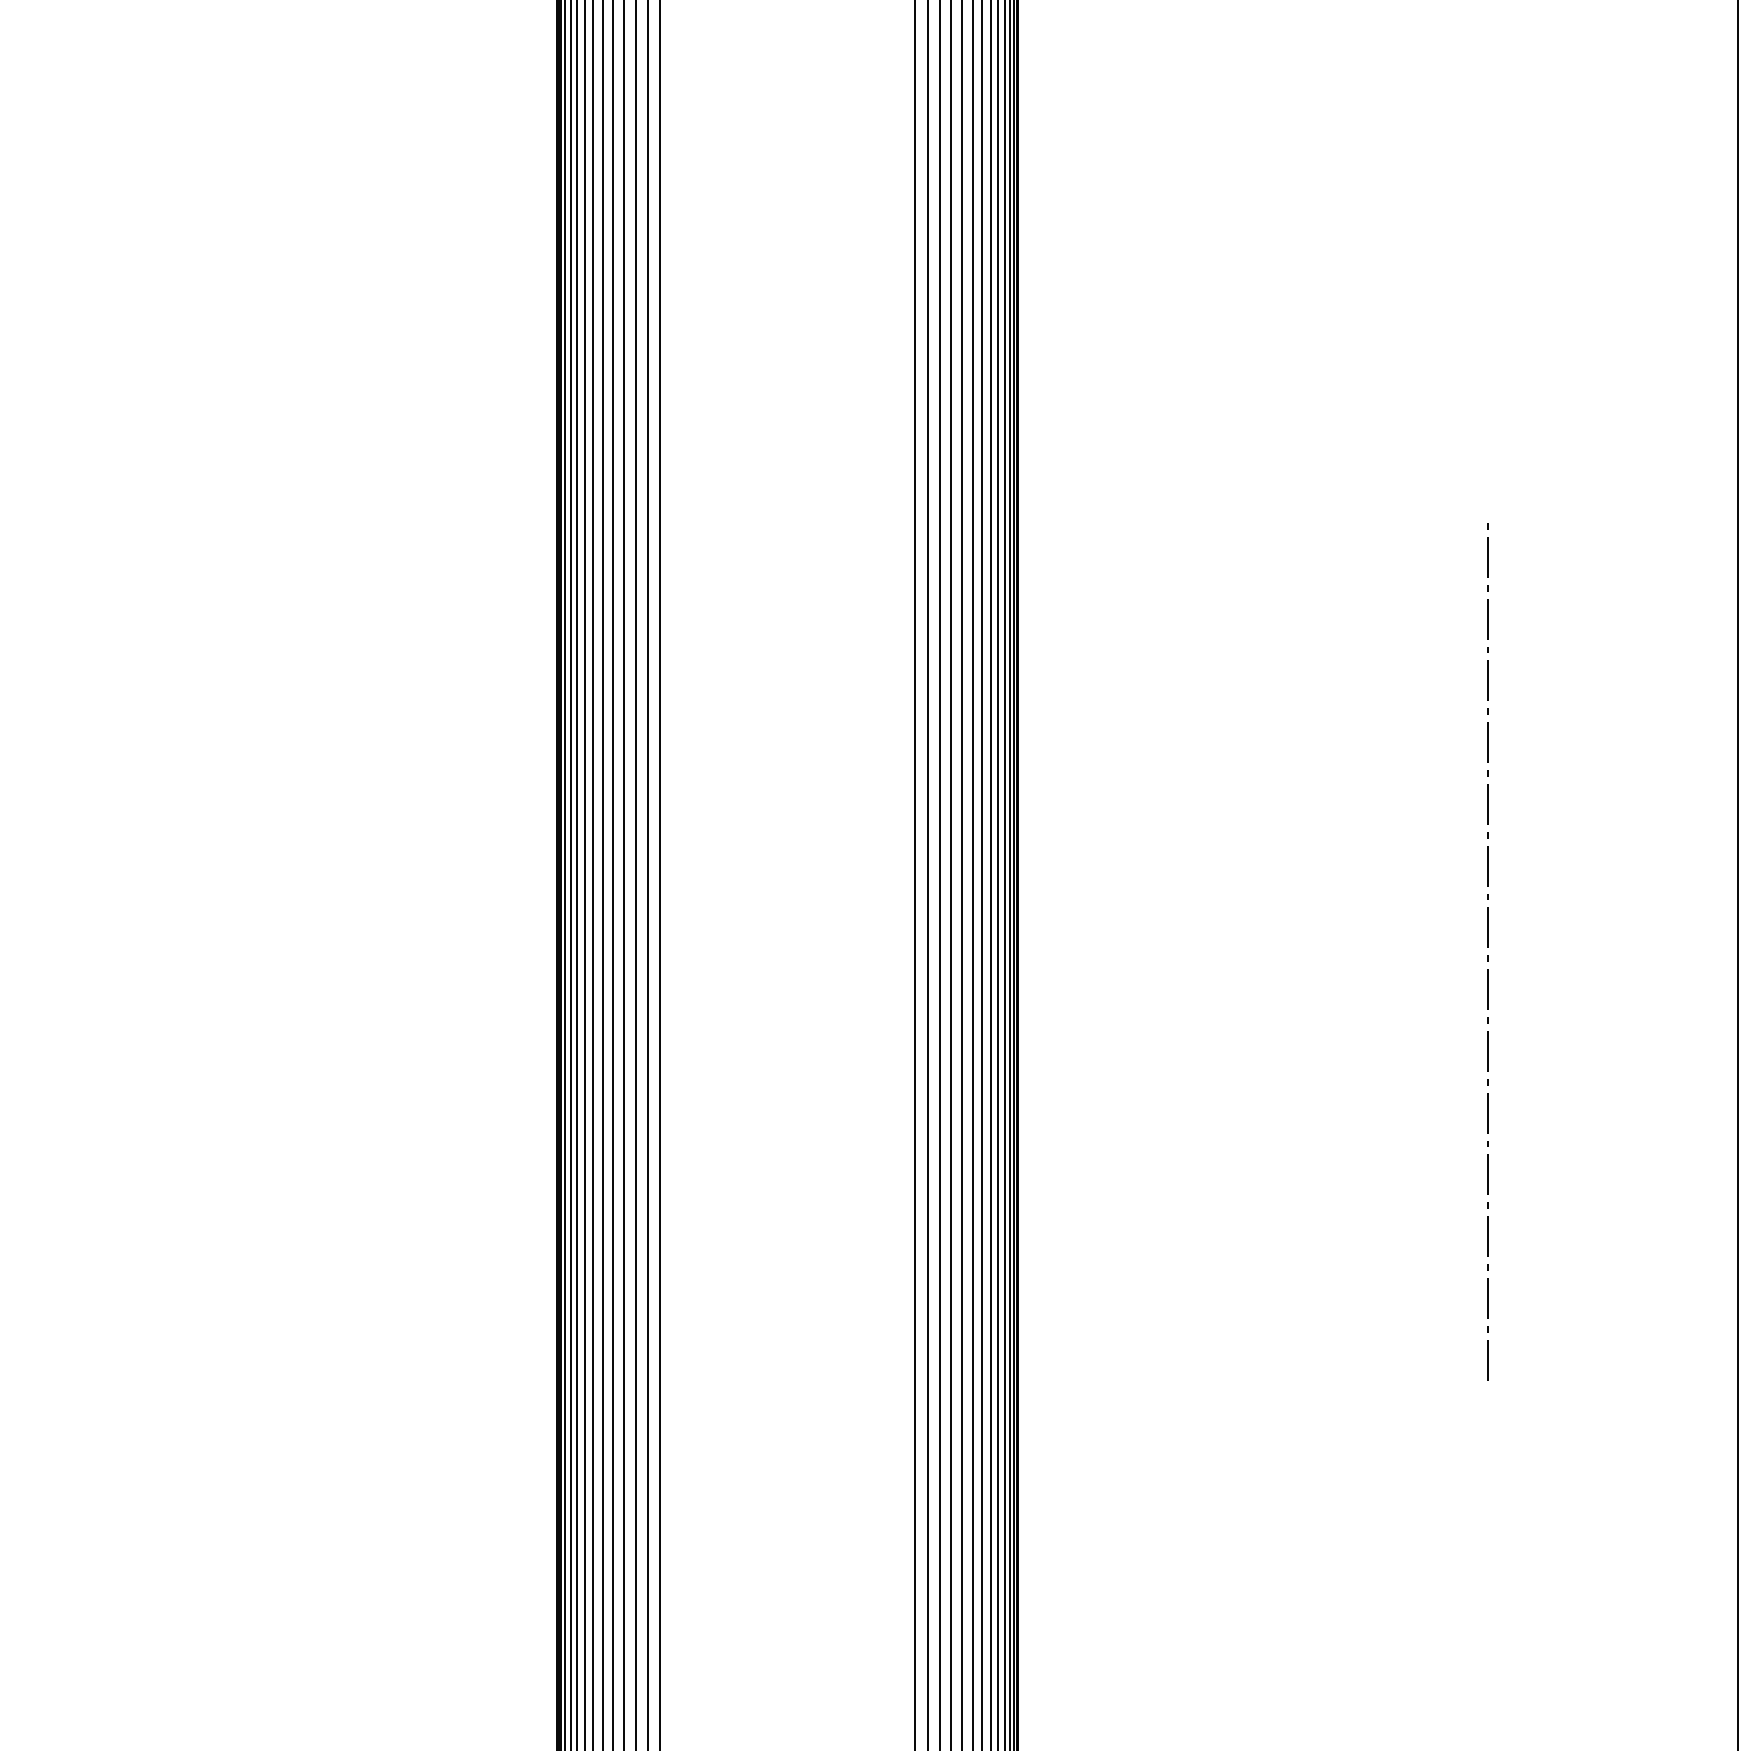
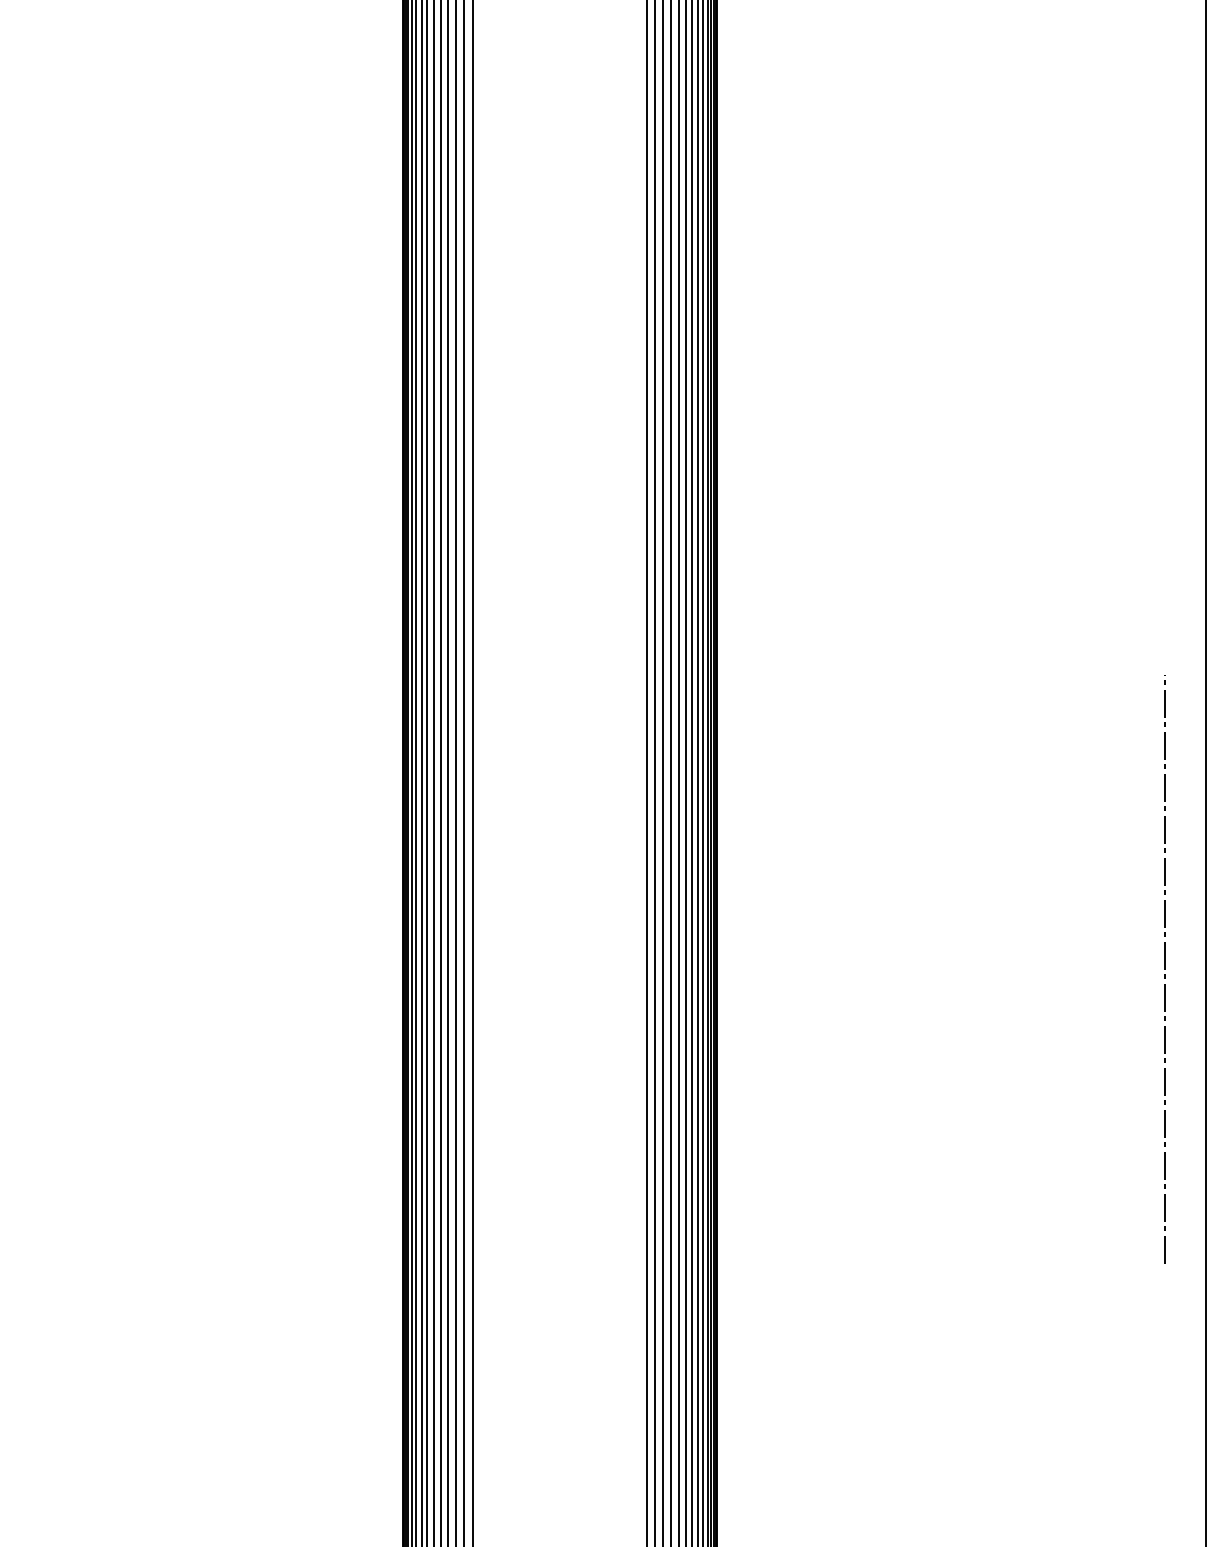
line: (1486, 948) -> (1164, 969), moved

